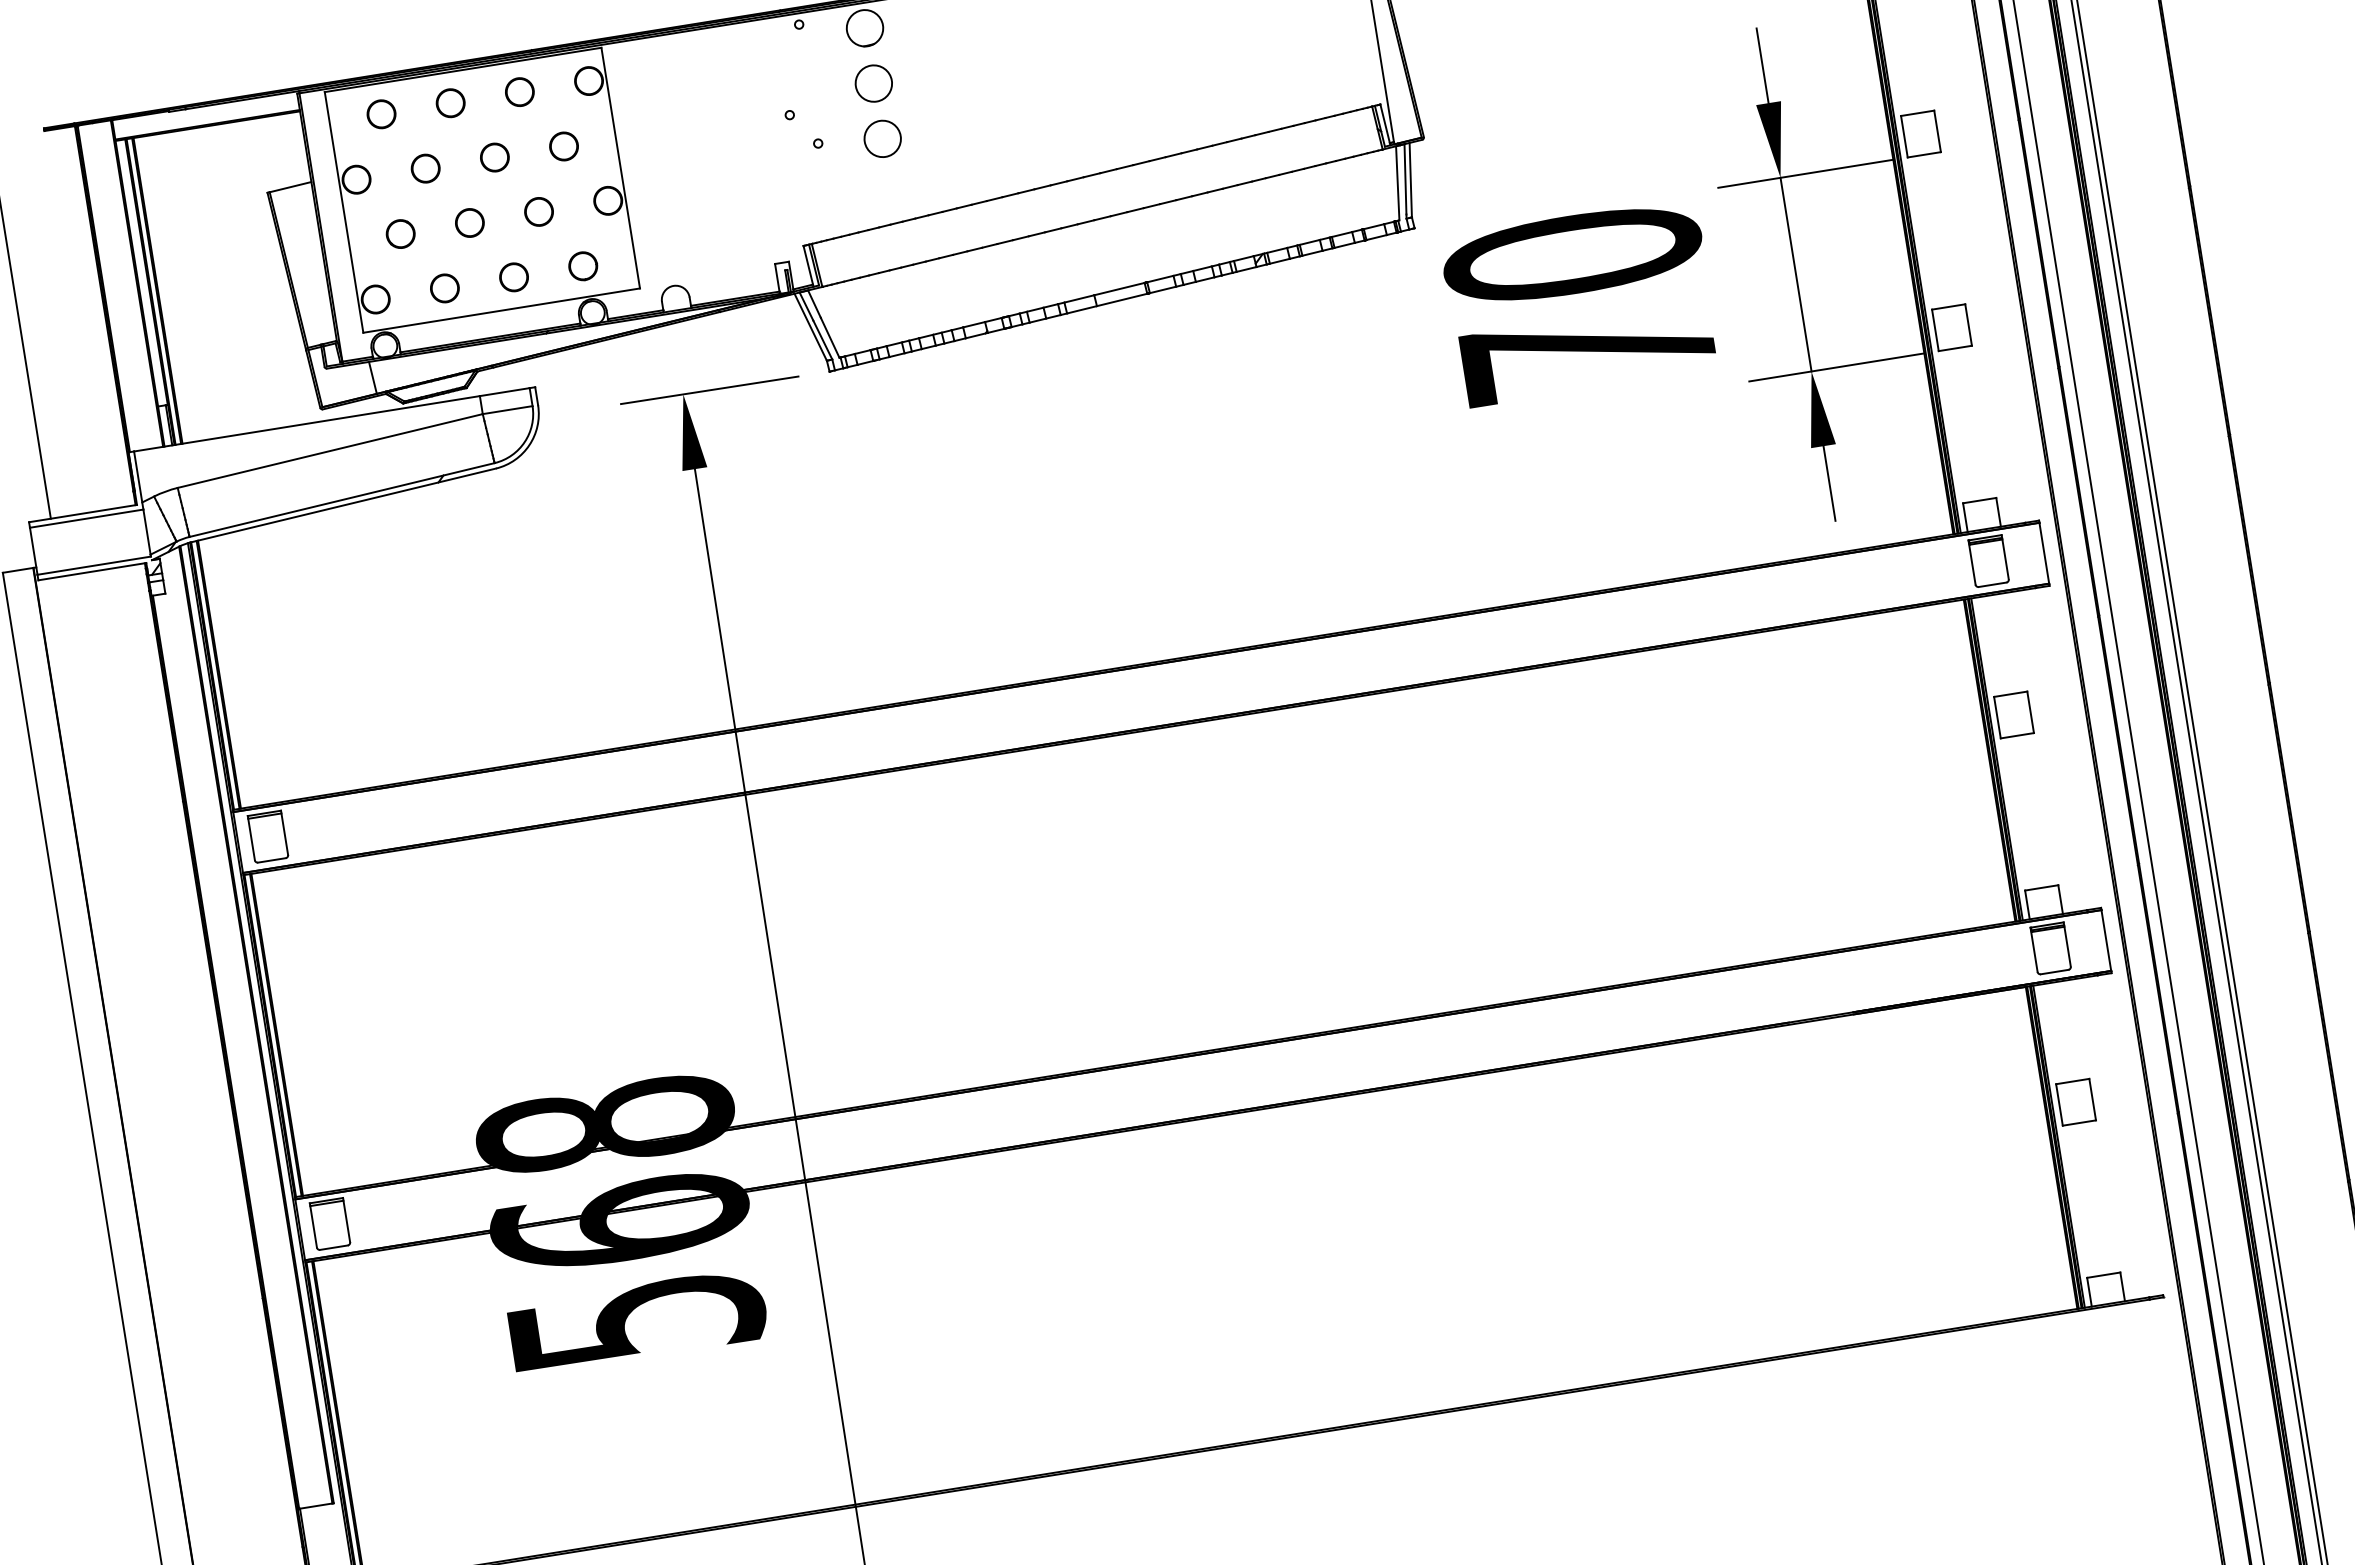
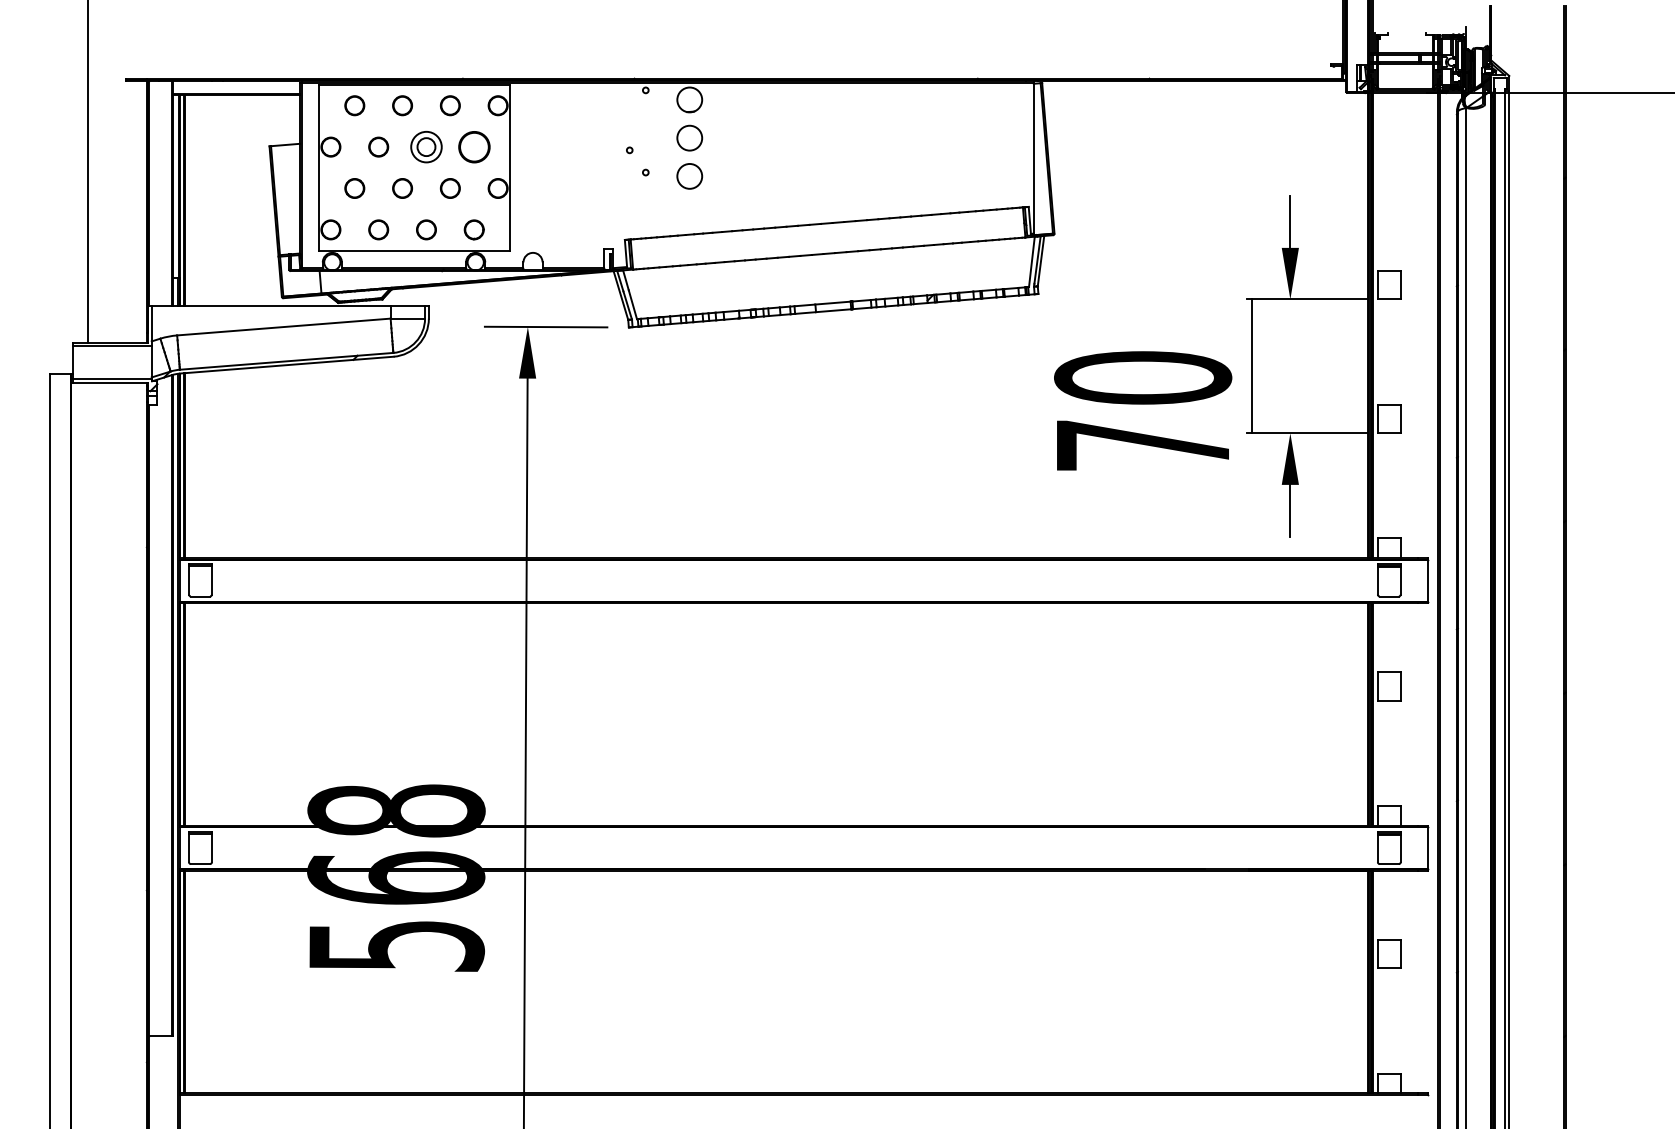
circle: (562, 145) -> (473, 146), size x1.6
circle: (494, 156) -> (426, 146), size x1.6
line: (1796, 274) -> (1252, 366), moved
text: (1580, 301) -> (1143, 410), moved

